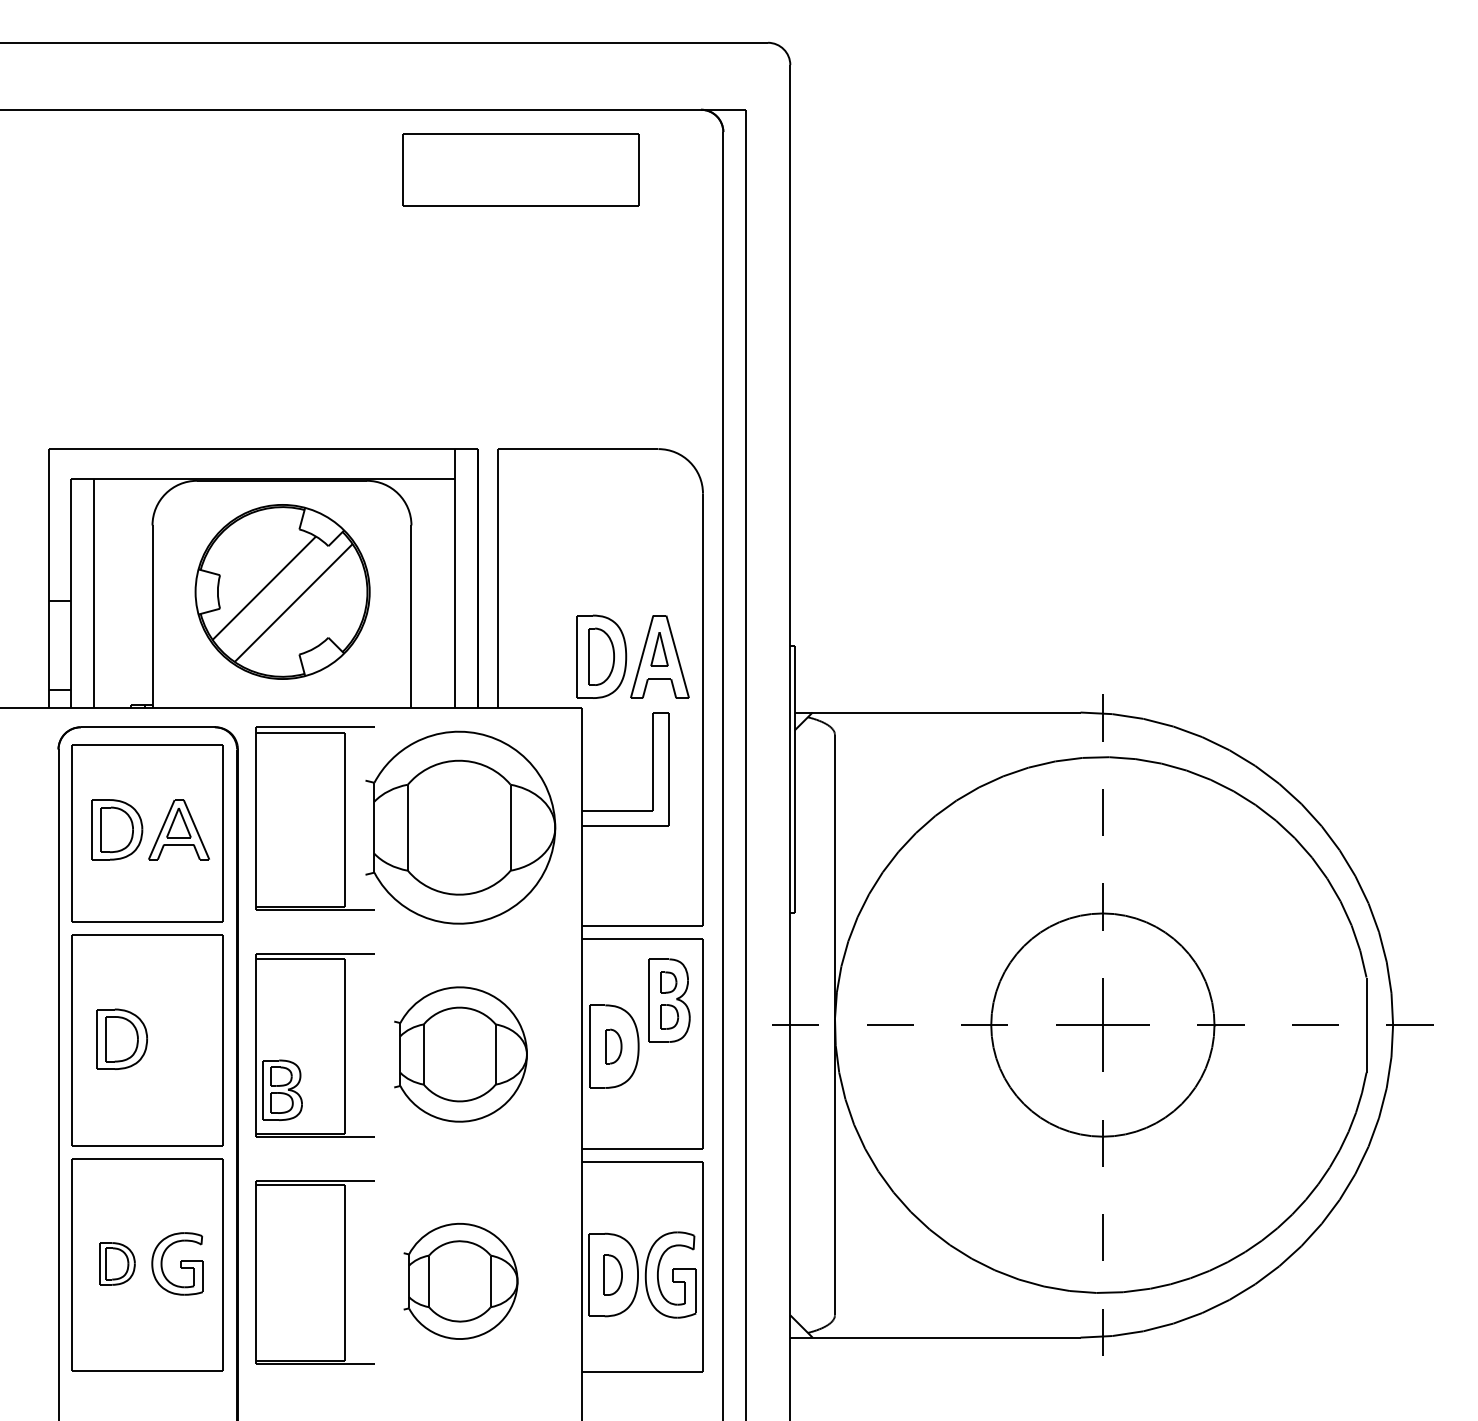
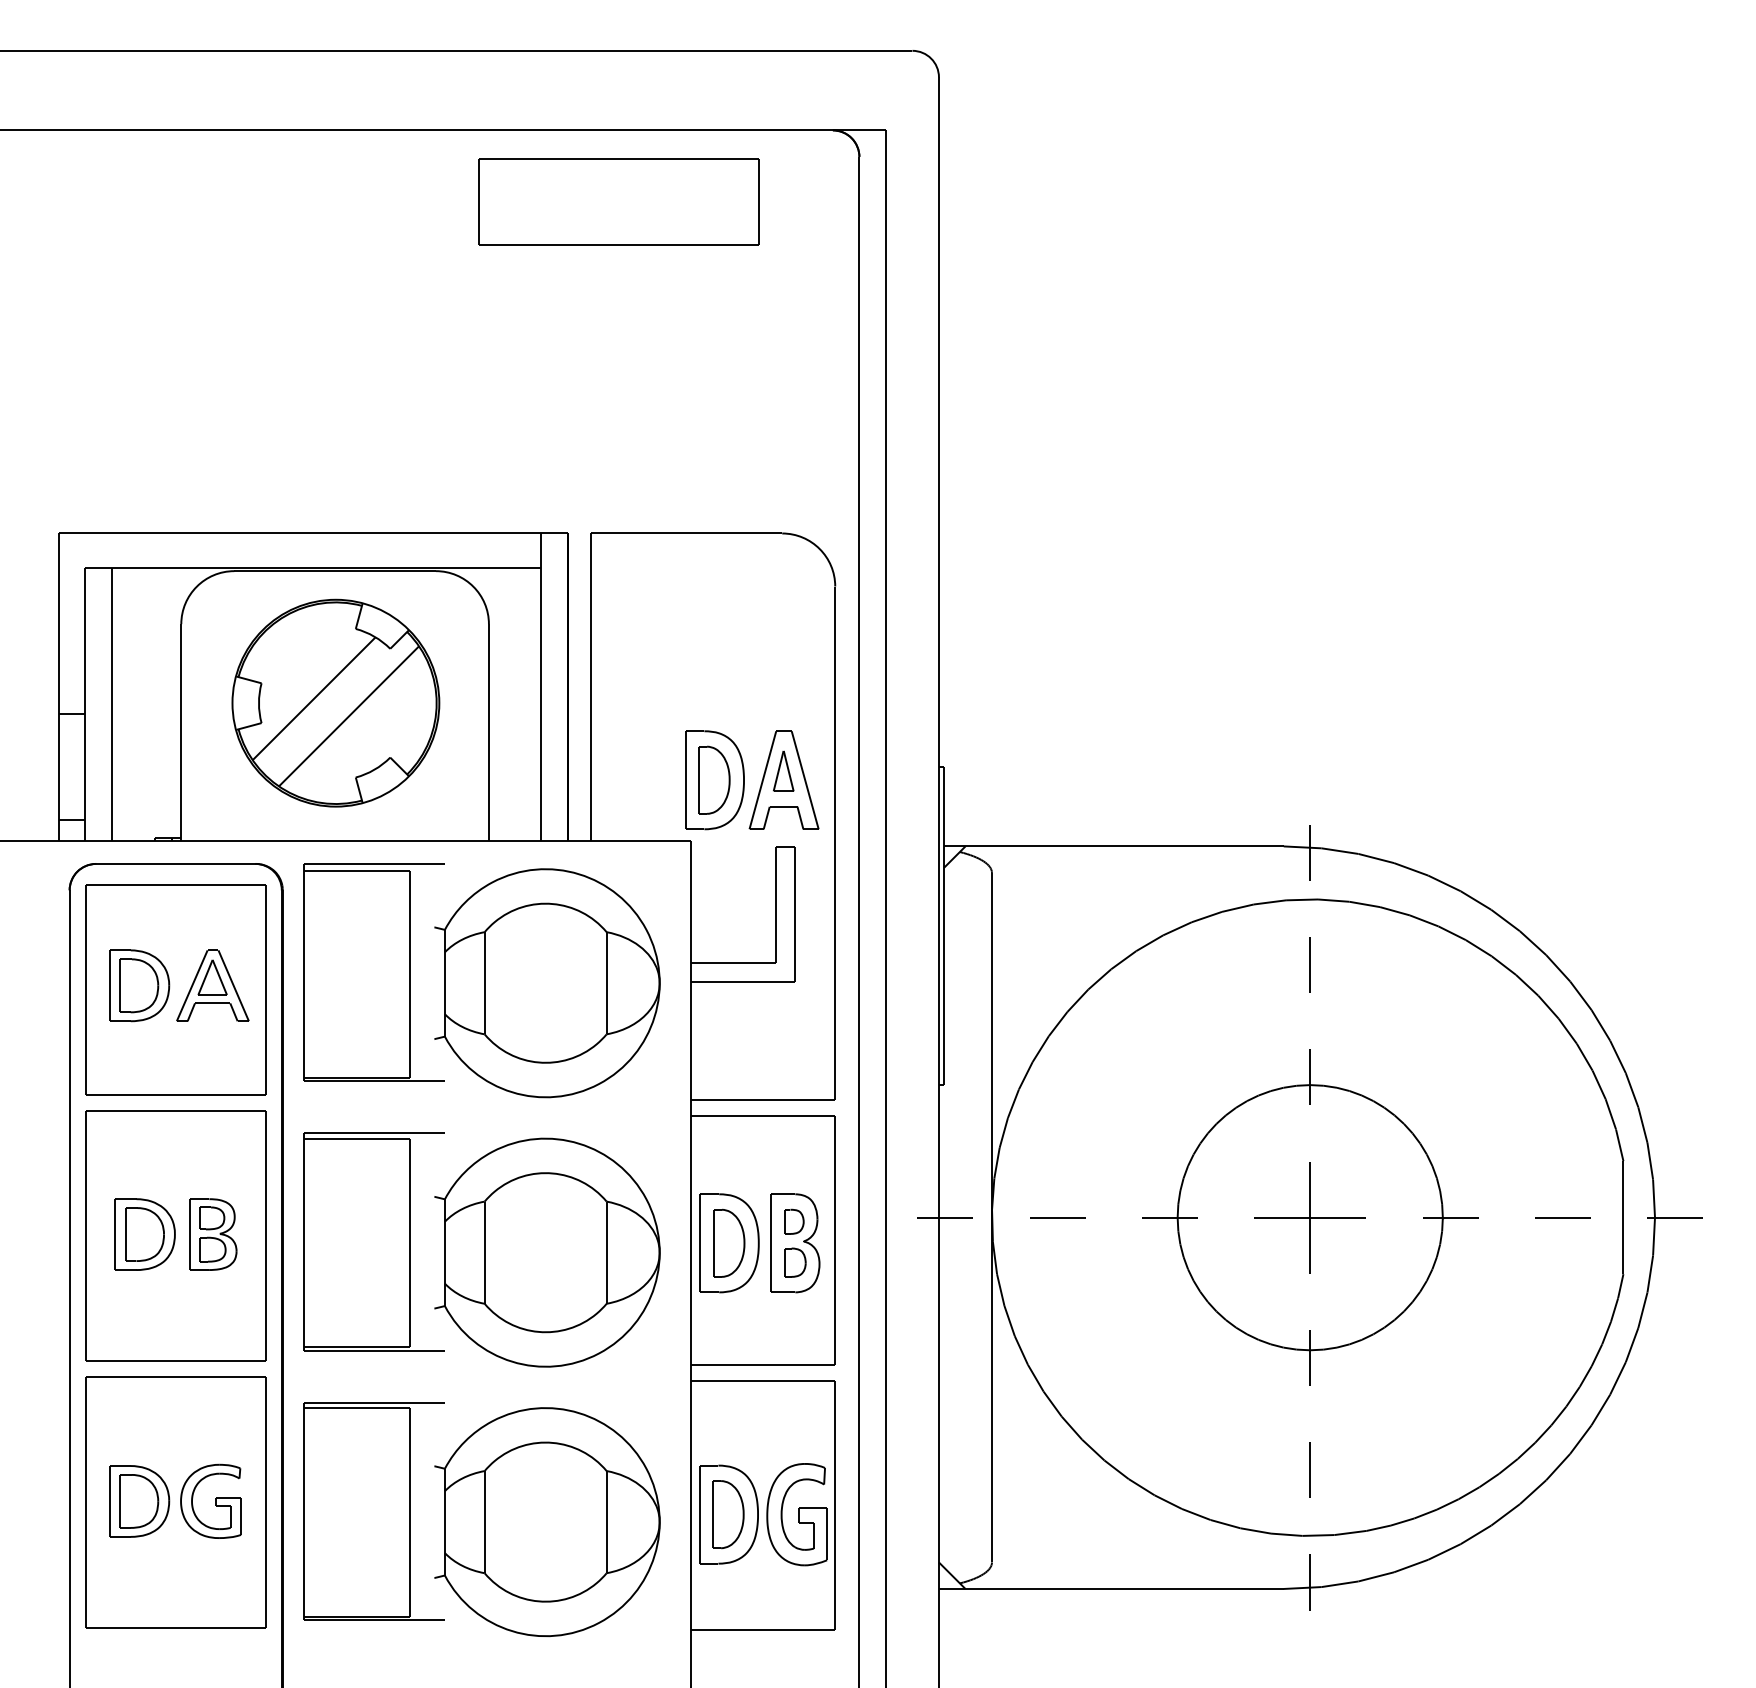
part: (669, 1000) -> (795, 1243), moved
part: (613, 1046) -> (728, 1243), size x1.67
part: (460, 1054) -> (547, 1252), size x1.43
part: (282, 1089) -> (213, 1233), moved
part: (117, 1263) -> (139, 1500), size x1.43
part: (612, 1275) -> (727, 1515), size x1.43
part: (460, 1281) -> (547, 1522), size x1.67

